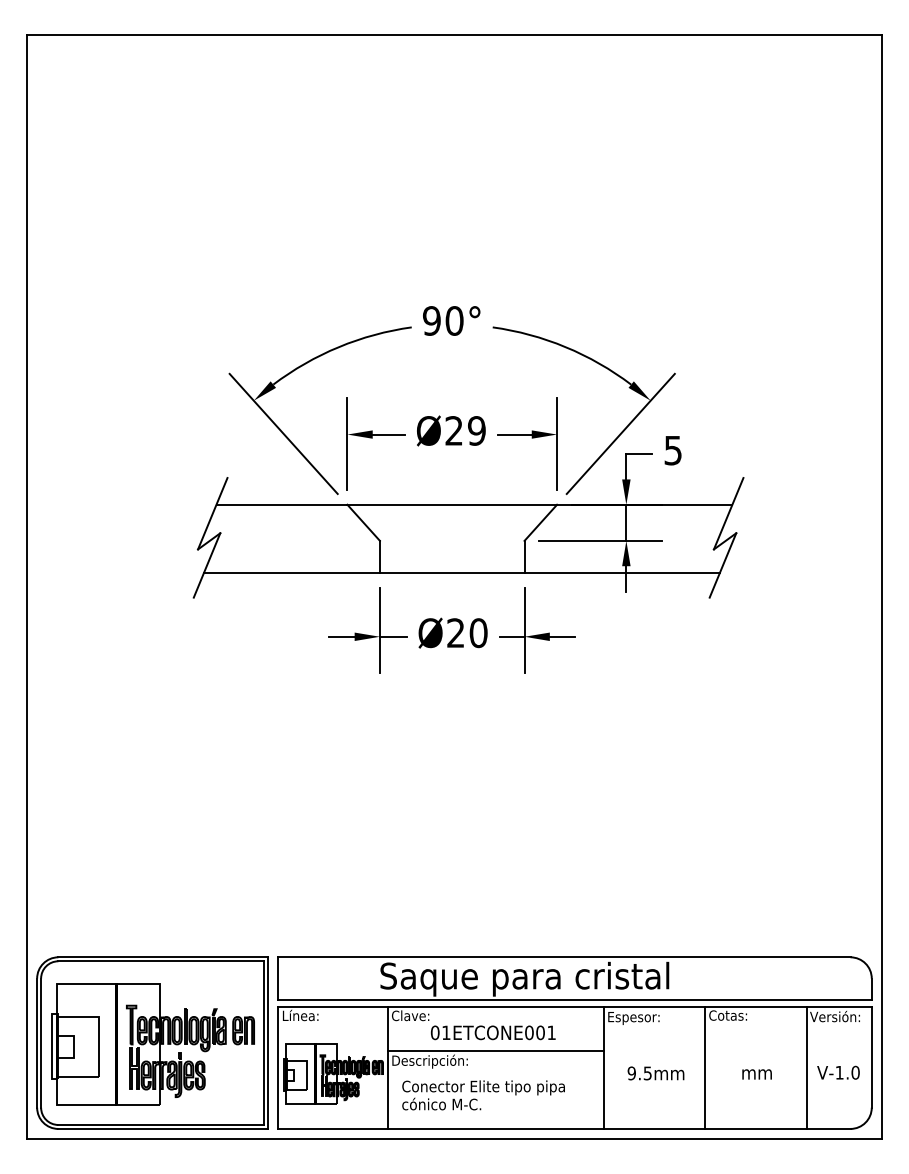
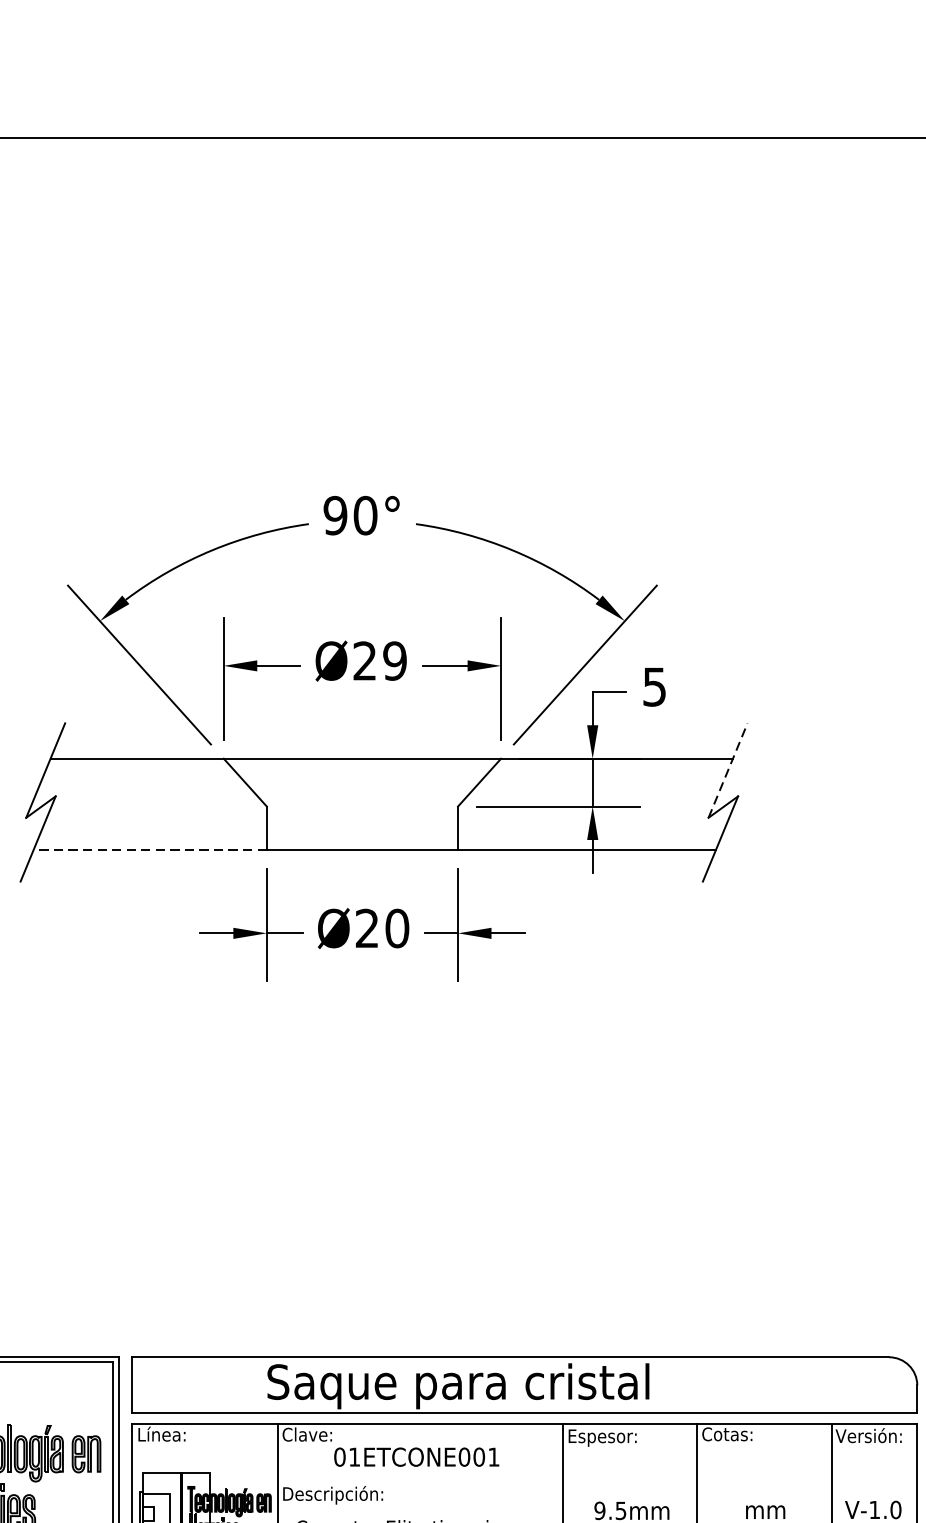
line: (728, 513) -> (727, 770), solid -> dashed
line: (291, 573) -> (149, 849), solid -> dashed
line: (496, 1050) -> (420, 1480), removed

